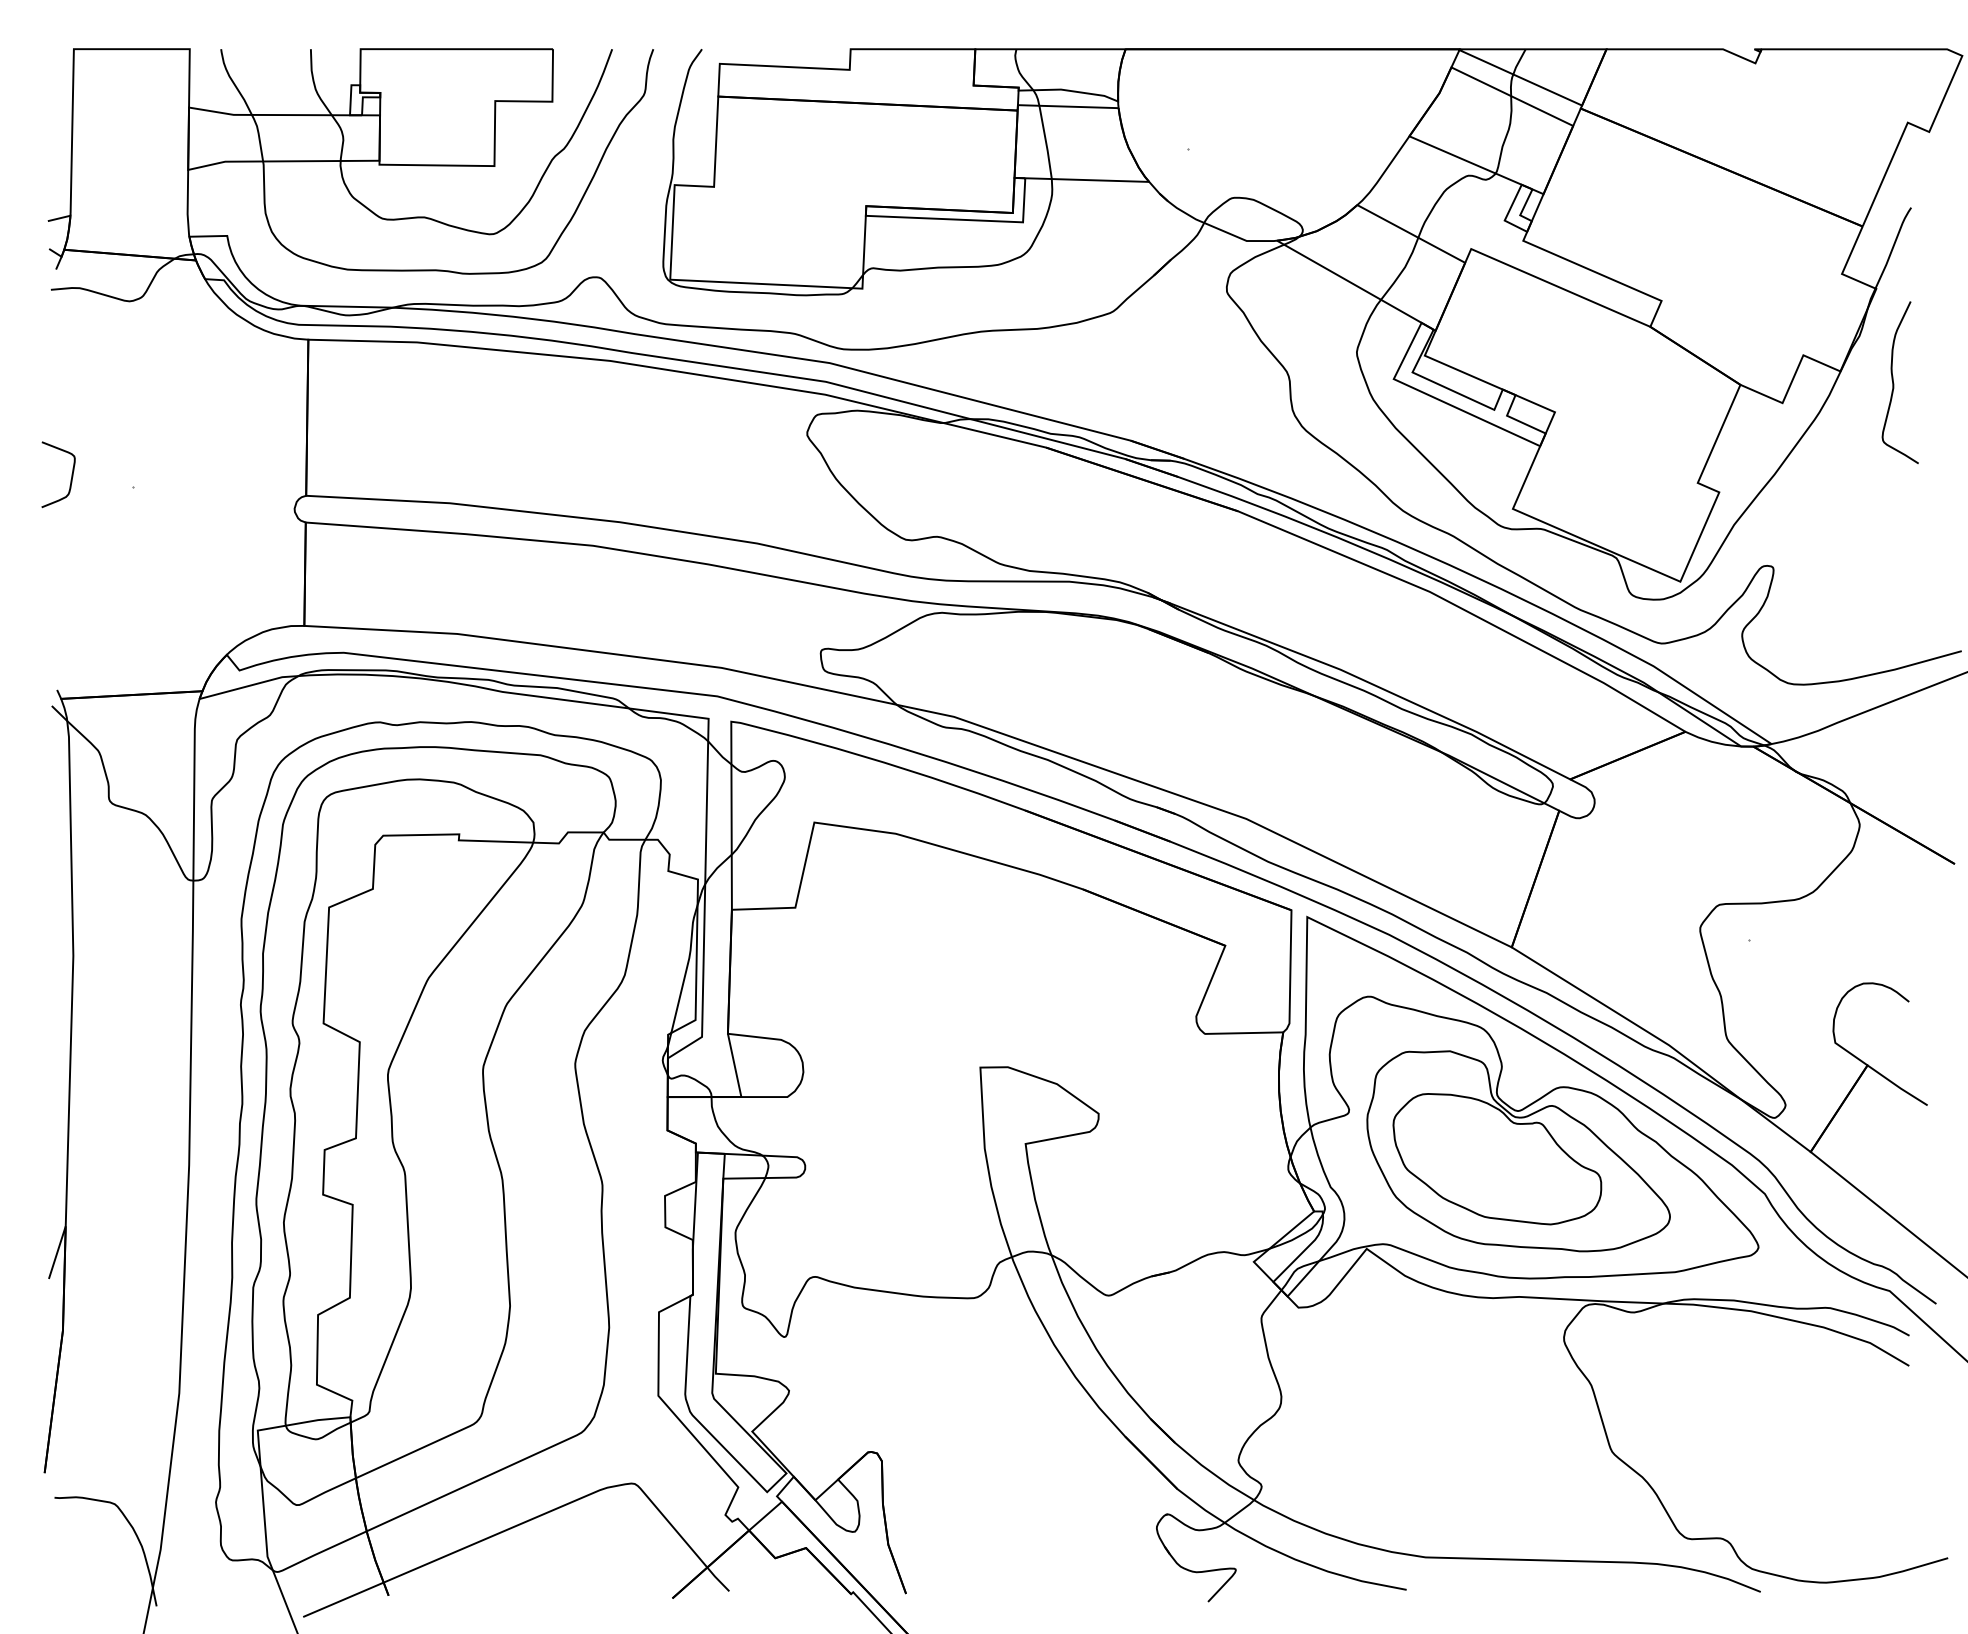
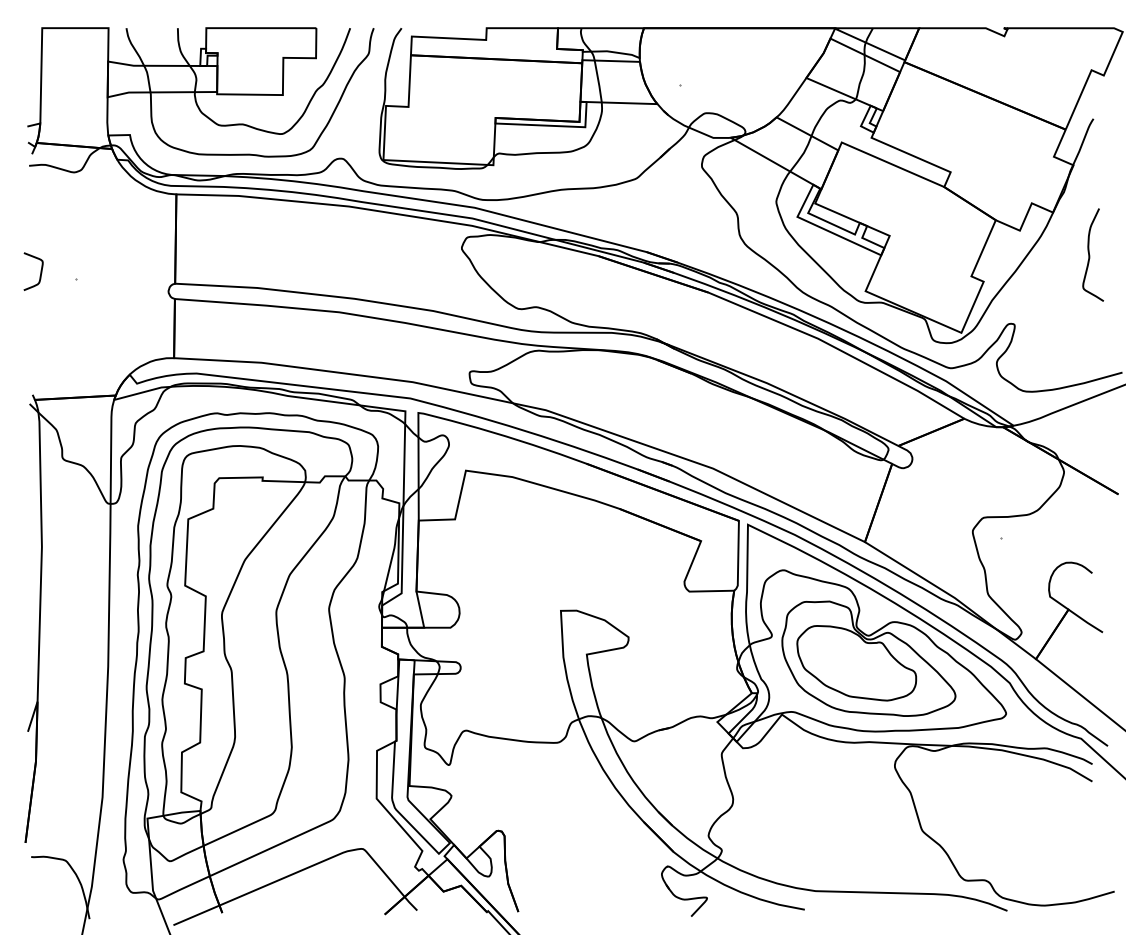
curve: (1895, 383) -> (1090, 255), moved

